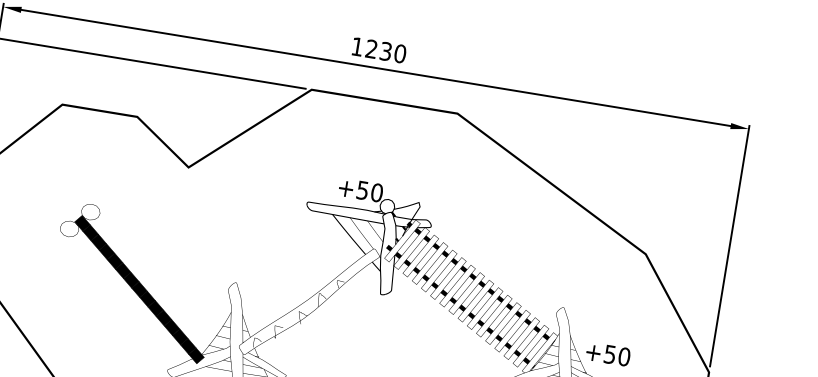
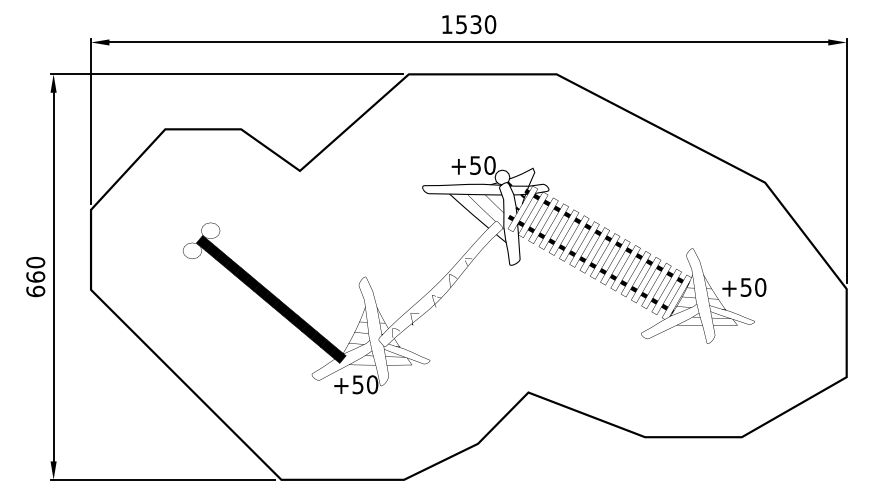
text: (371, 49) -> (461, 24), 1230 -> 1530

